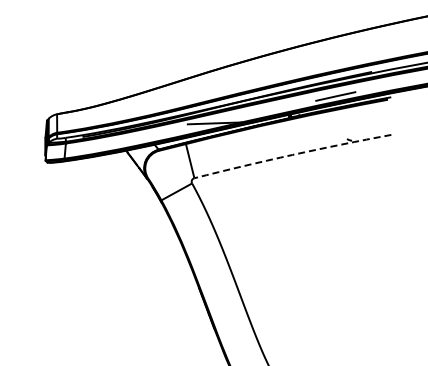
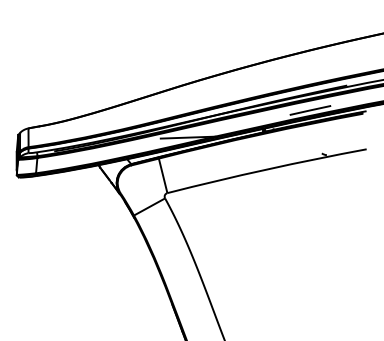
arc: (292, 154) -> (266, 169), dashed -> solid

